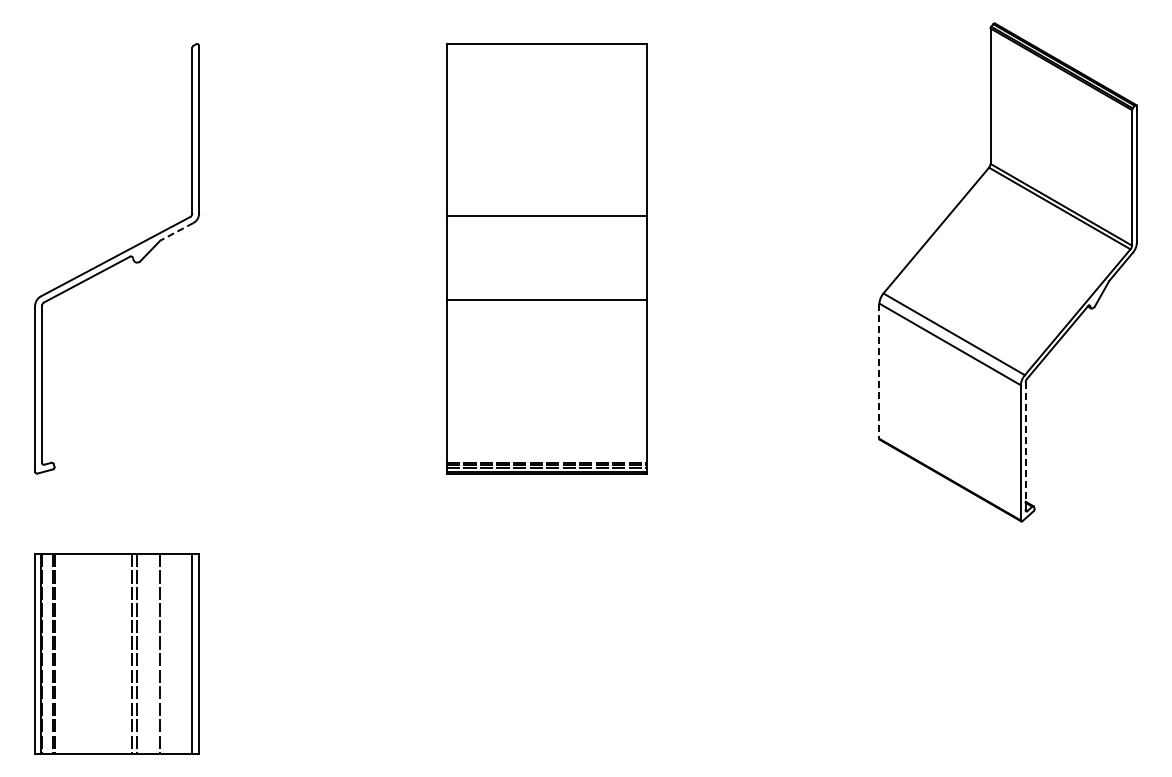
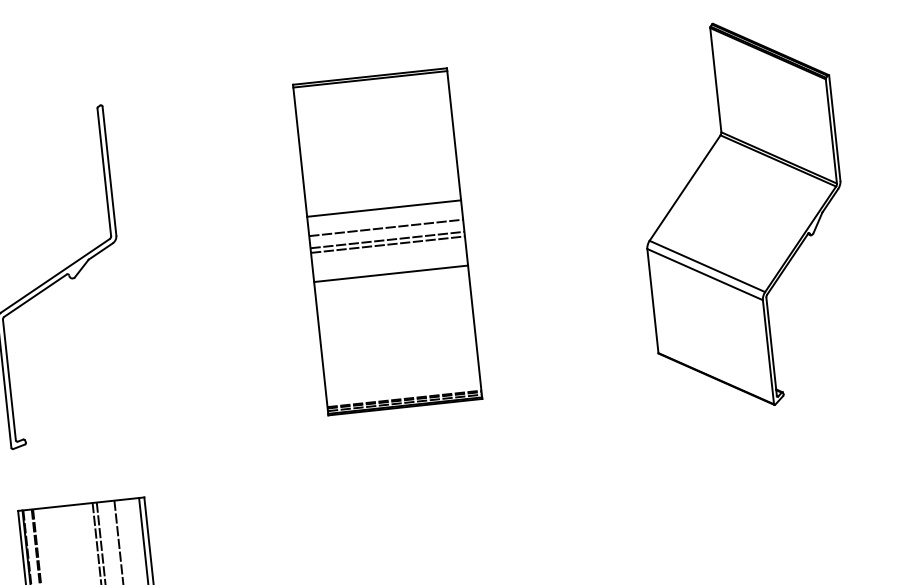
line: (546, 47) -> (370, 79), added
line: (176, 231) -> (100, 251), dashed -> solid
line: (546, 240) -> (385, 227), added
line: (546, 256) -> (387, 240), added
line: (546, 262) -> (387, 244), added
line: (879, 371) -> (652, 301), dashed -> solid
line: (1025, 446) -> (771, 346), dashed -> solid

